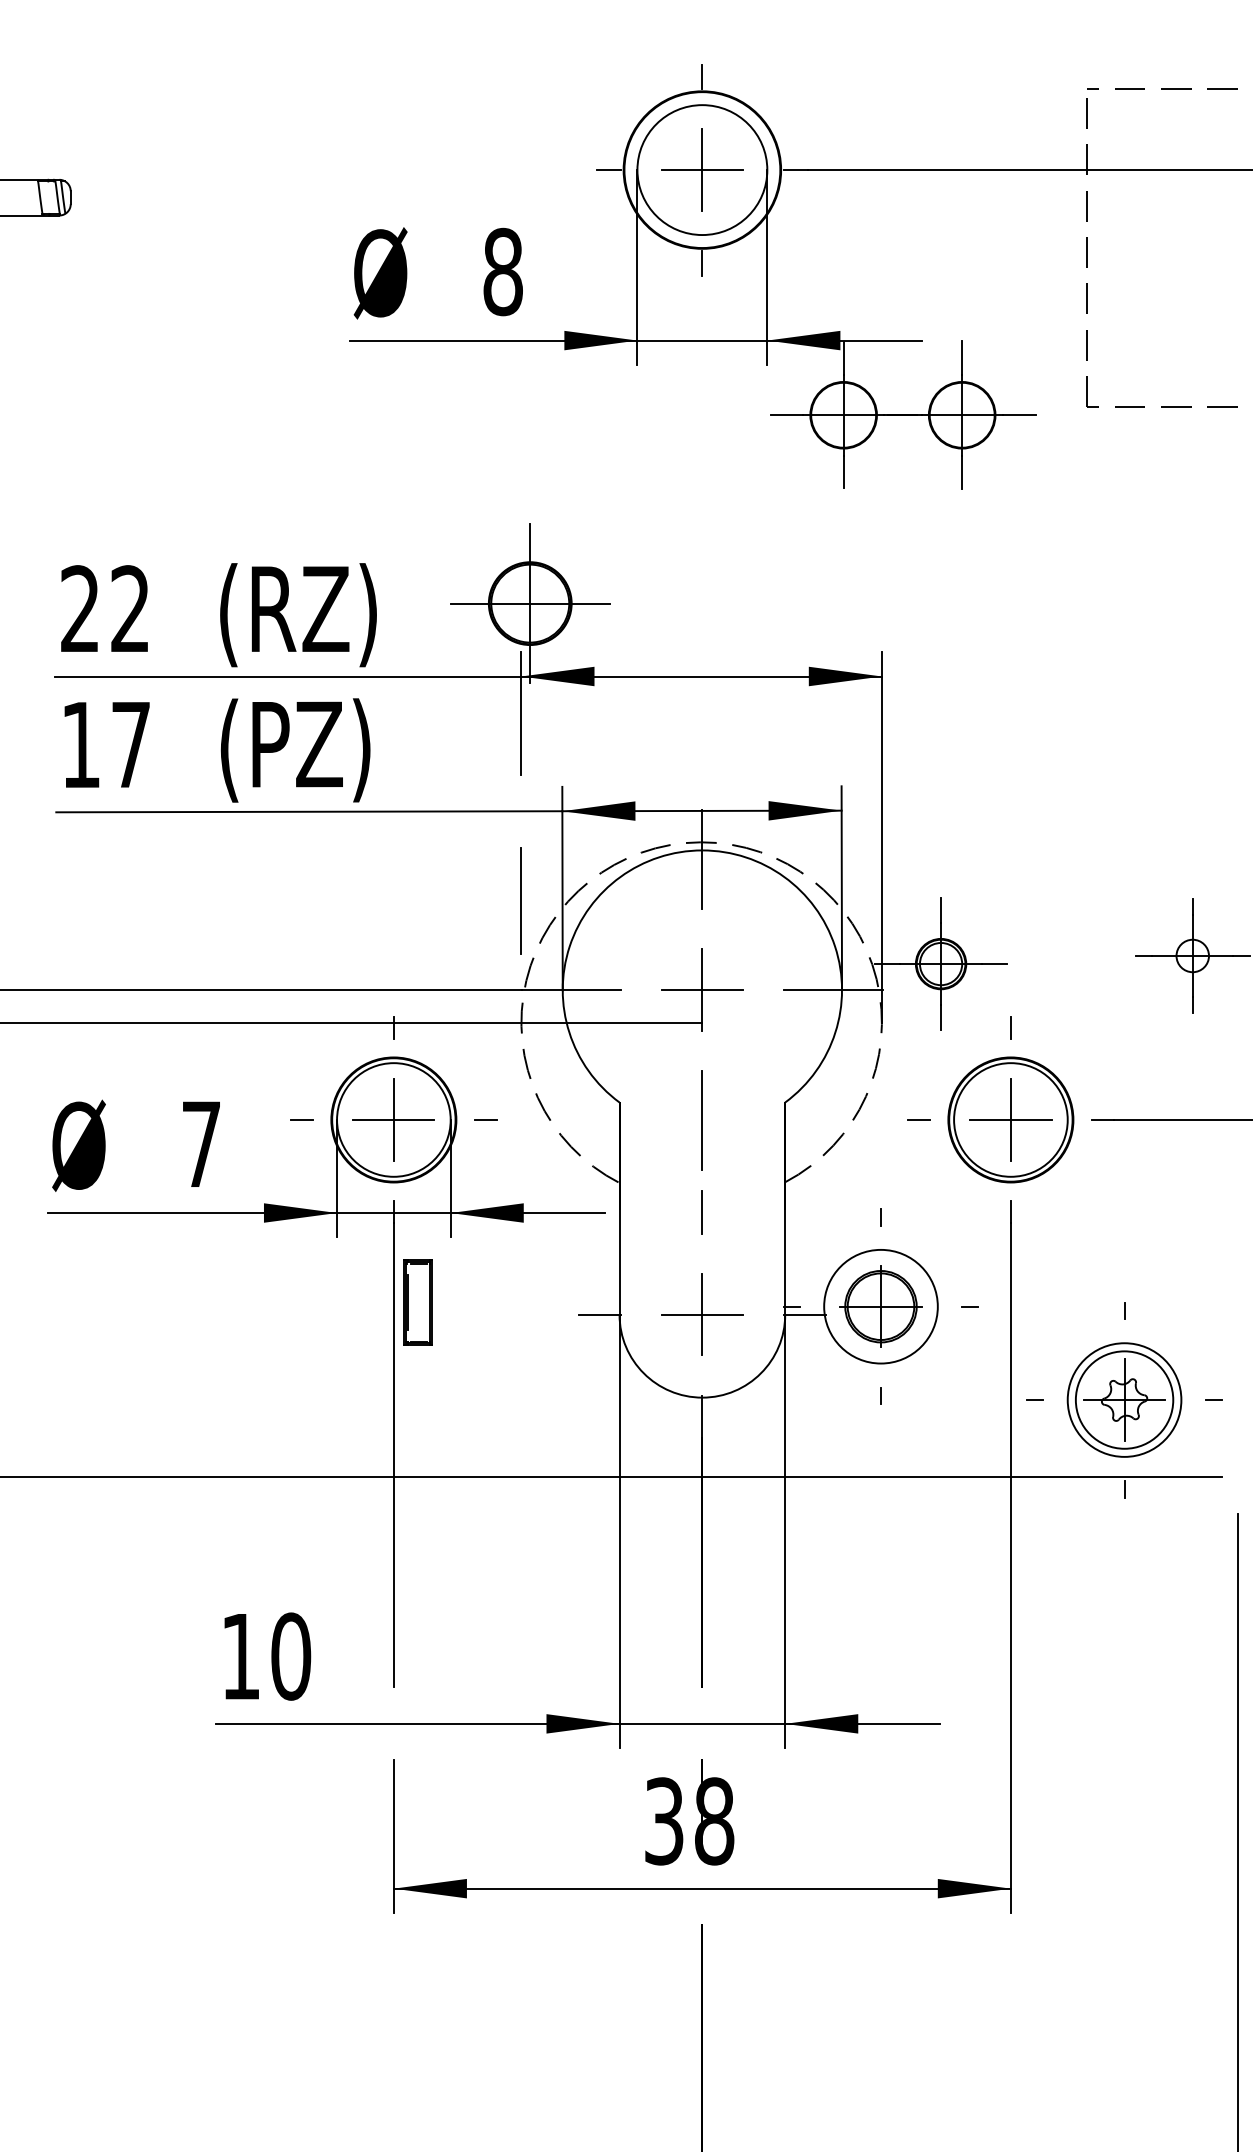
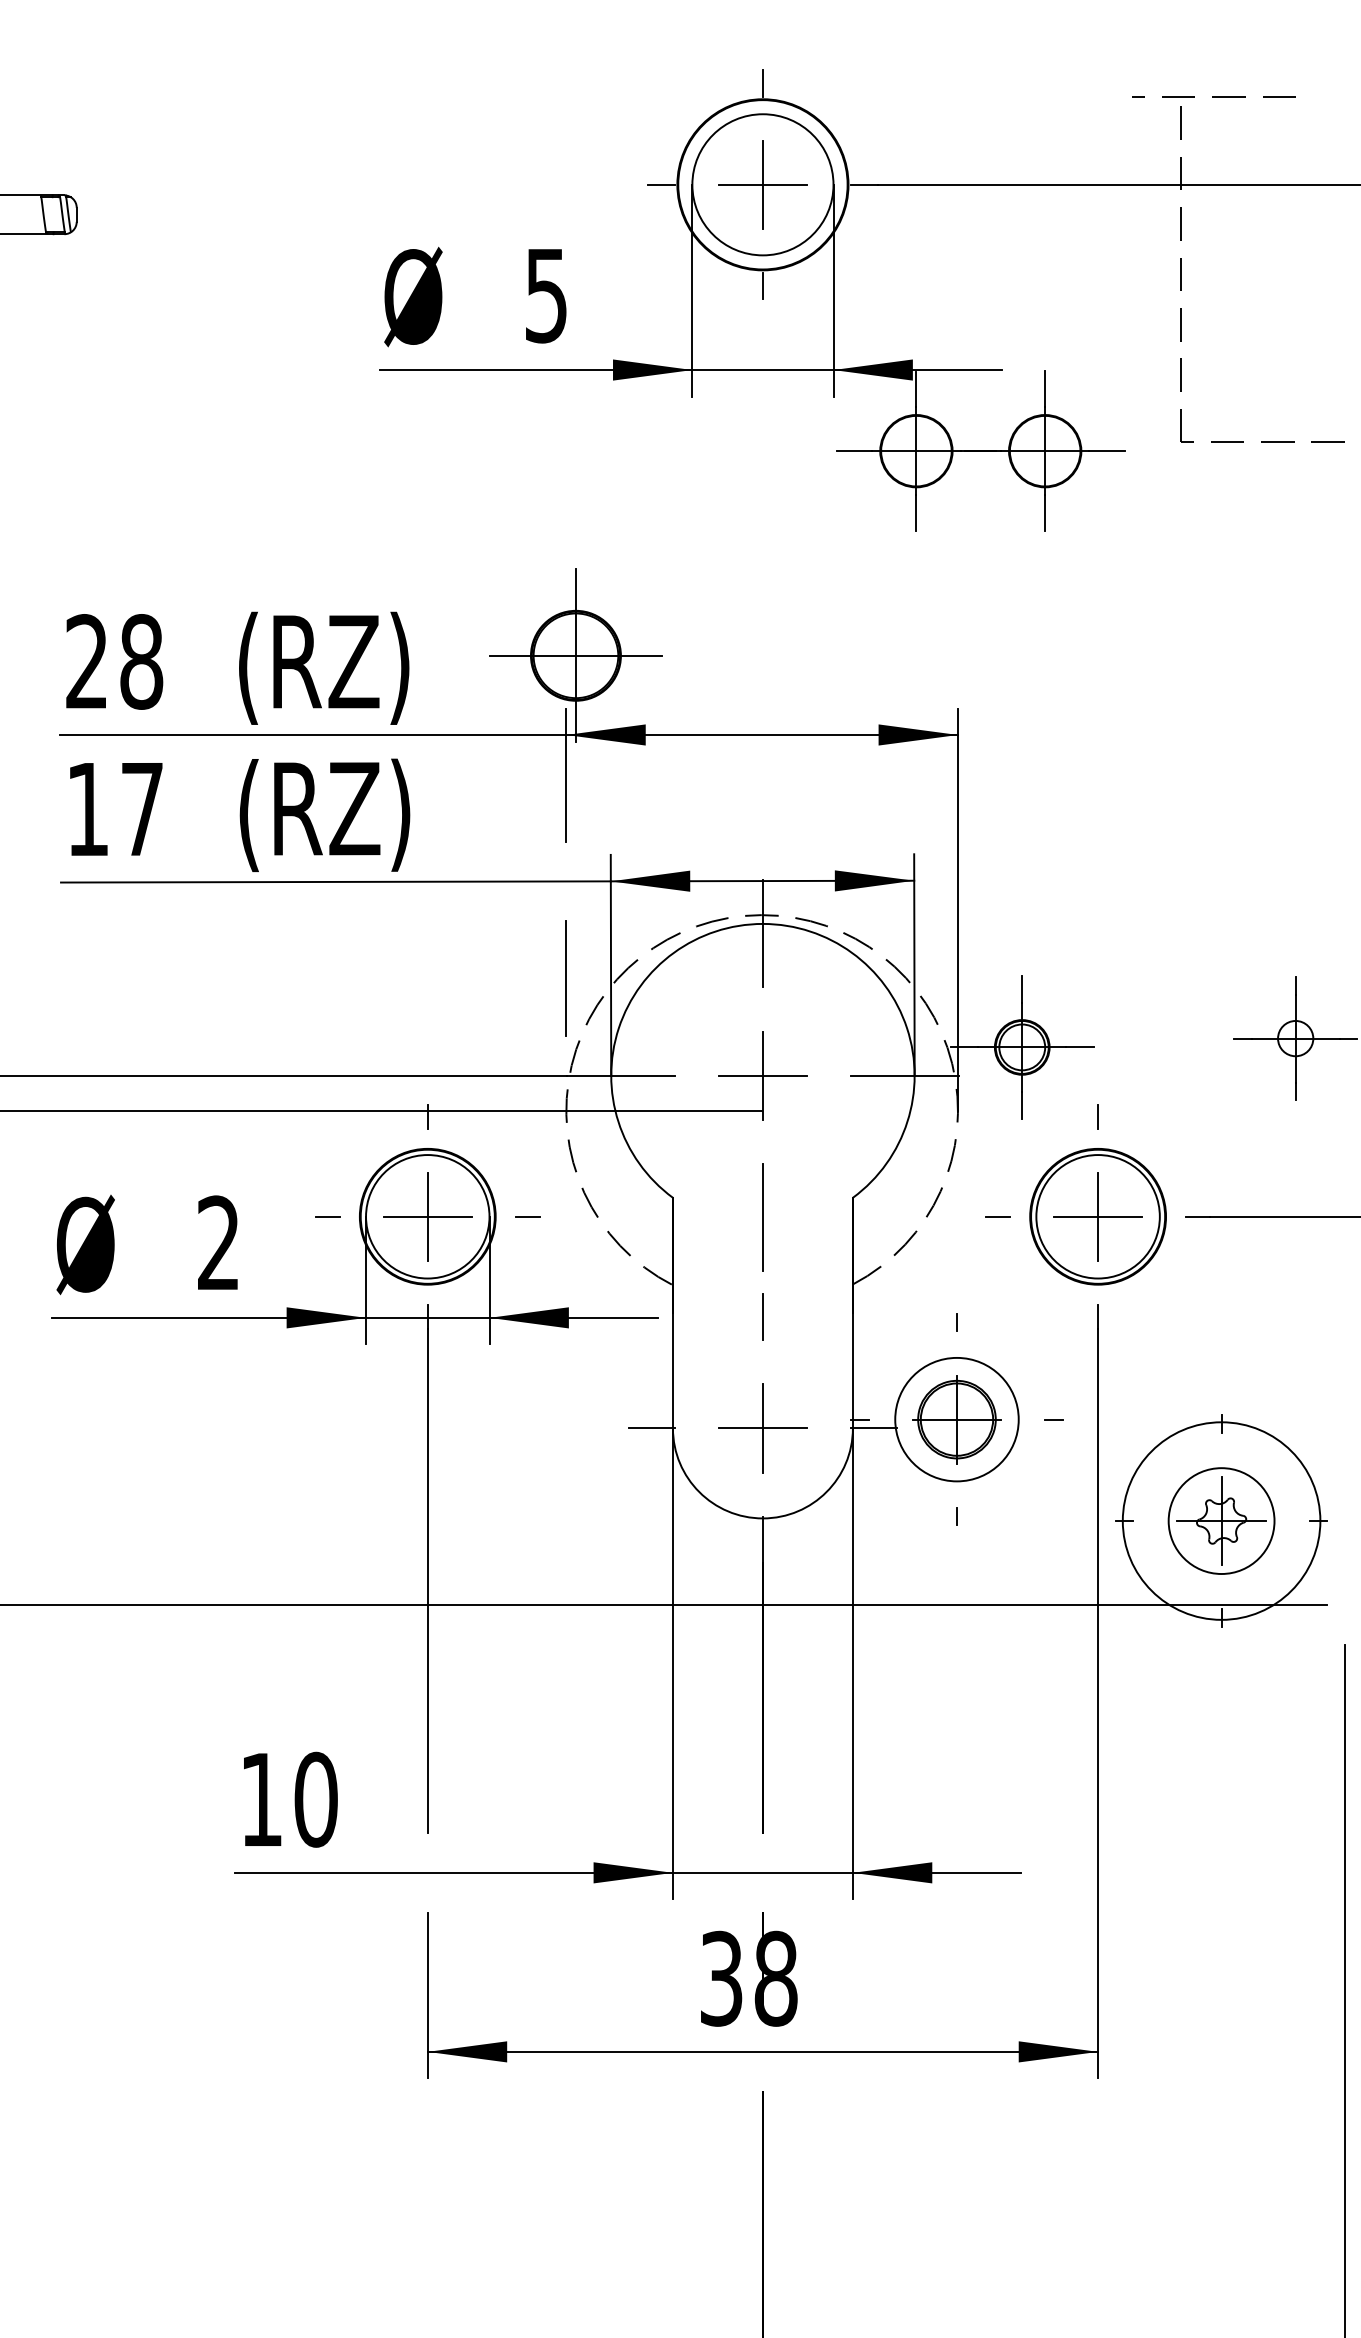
line: (1162, 88) -> (1213, 96), moved
text: (502, 271) -> (545, 294), 8 -> 5
text: (130, 609) -> (141, 662), 22 -> 28
text: (318, 750) -> (345, 815), (PZ) -> (RZ)
text: (200, 1143) -> (217, 1242), 7 -> 2
part: (417, 1302) -> (453, 1415), removed
circle: (1124, 1399) -> (1221, 1520), size x1.6

